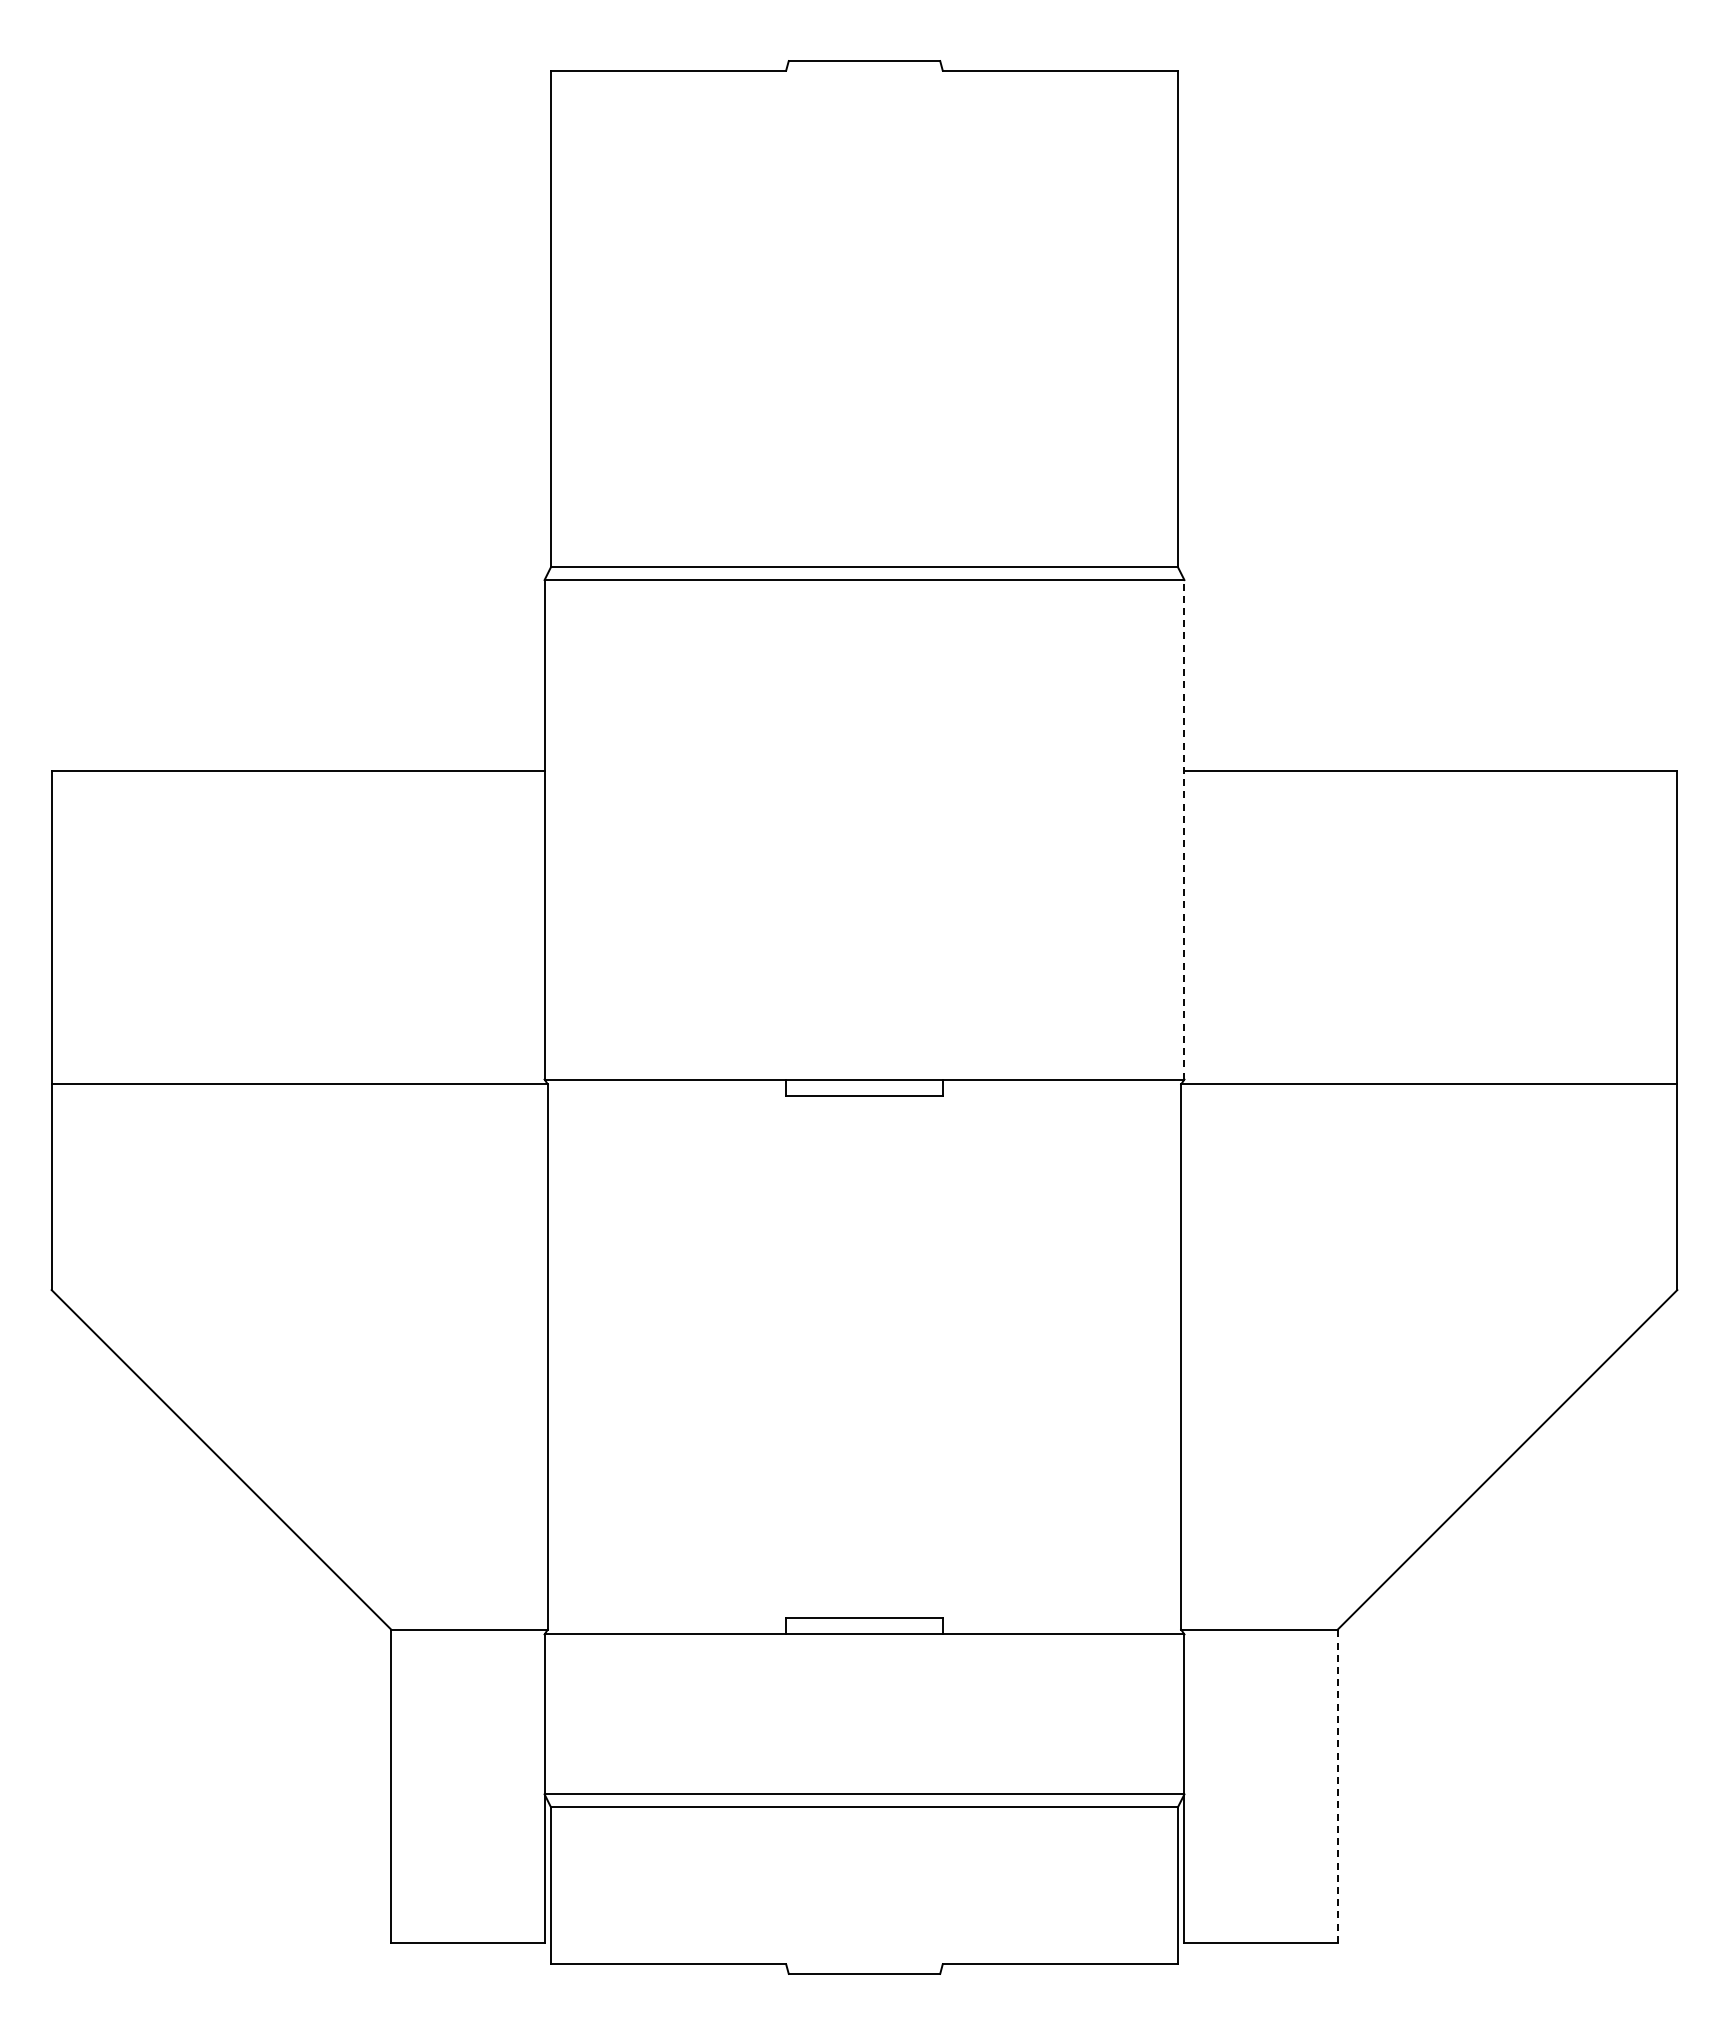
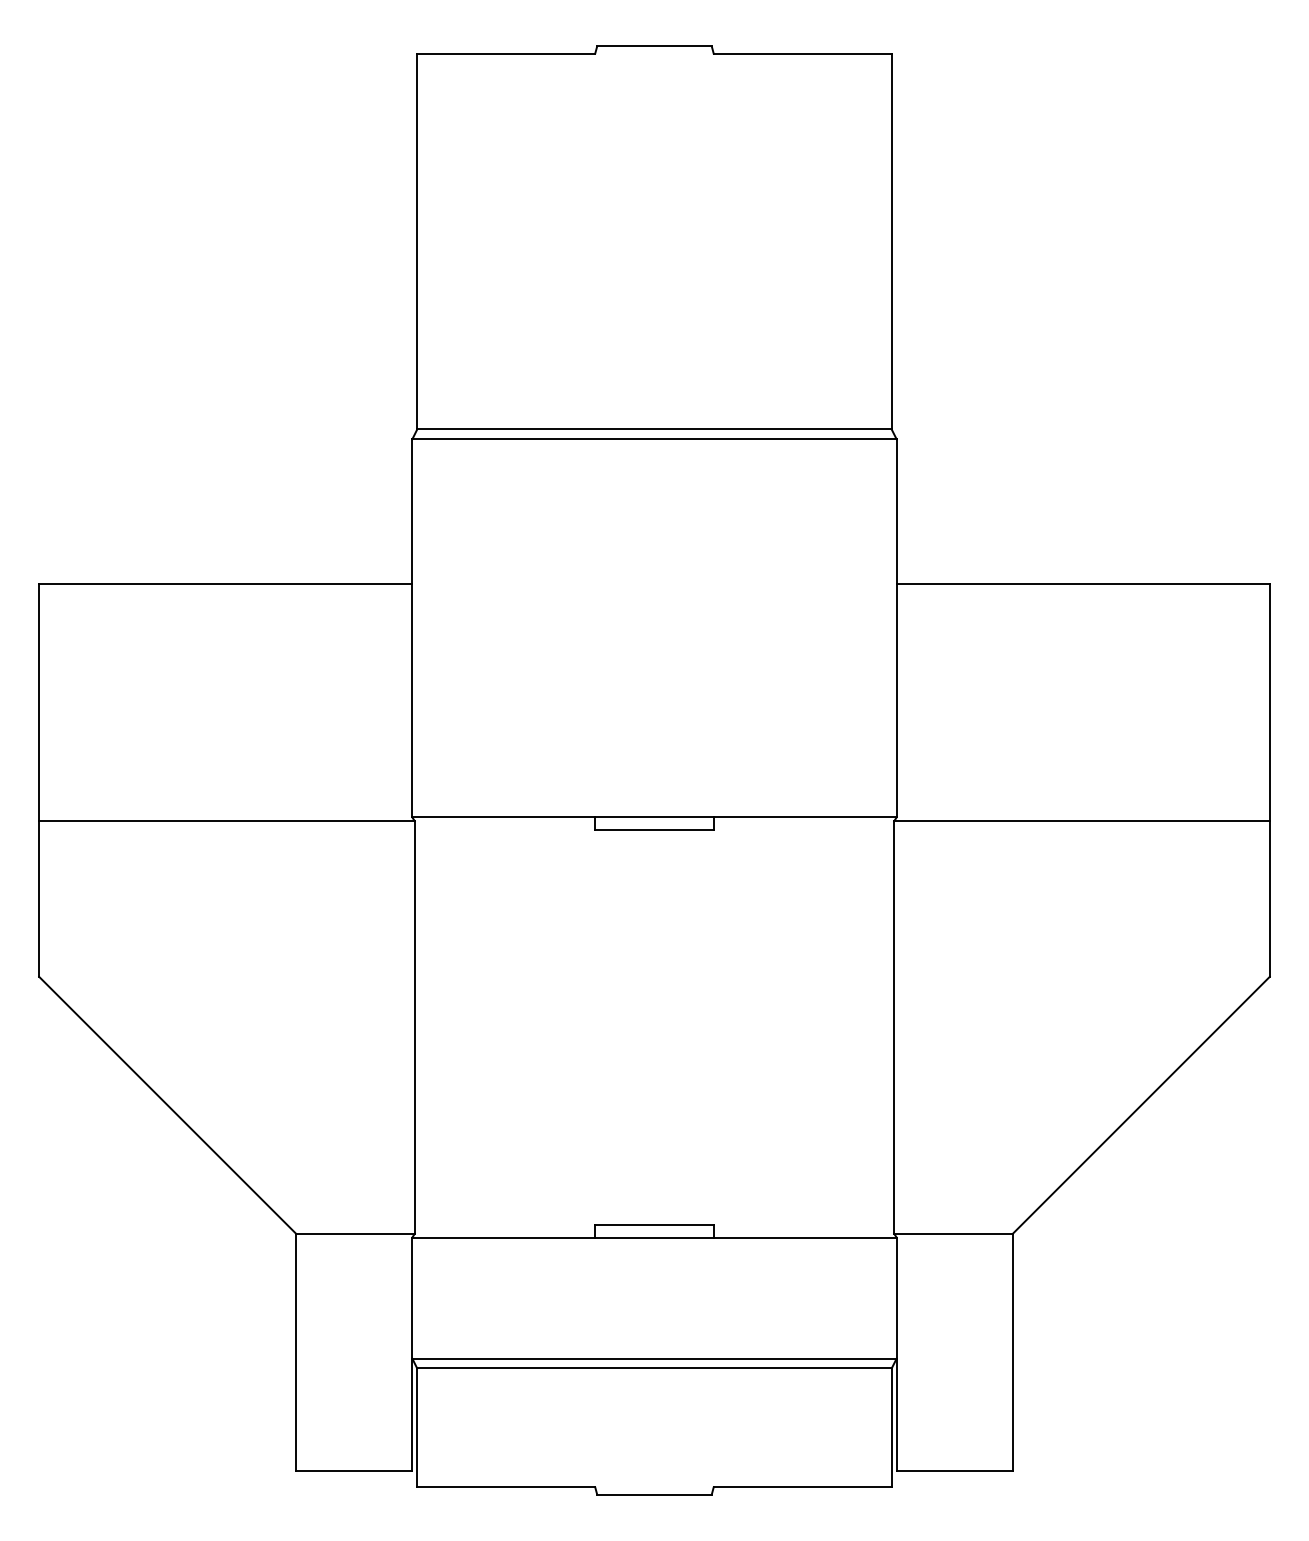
line: (1184, 829) -> (896, 628), dashed -> solid
line: (1337, 1786) -> (1012, 1352), dashed -> solid

